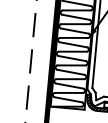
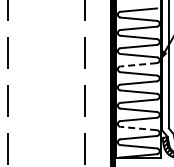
line: (73, 37) -> (138, 64), solid -> dashed
line: (69, 86) -> (138, 128), solid -> dashed

